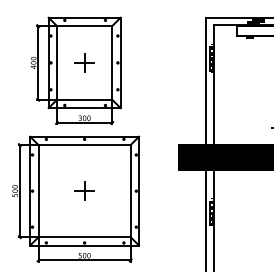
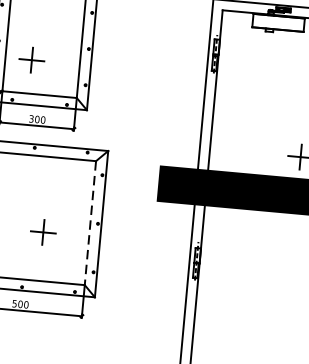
part: (84, 62) -> (31, 59), moved
part: (84, 190) -> (43, 231), moved
line: (130, 191) -> (90, 223), solid -> dashed

